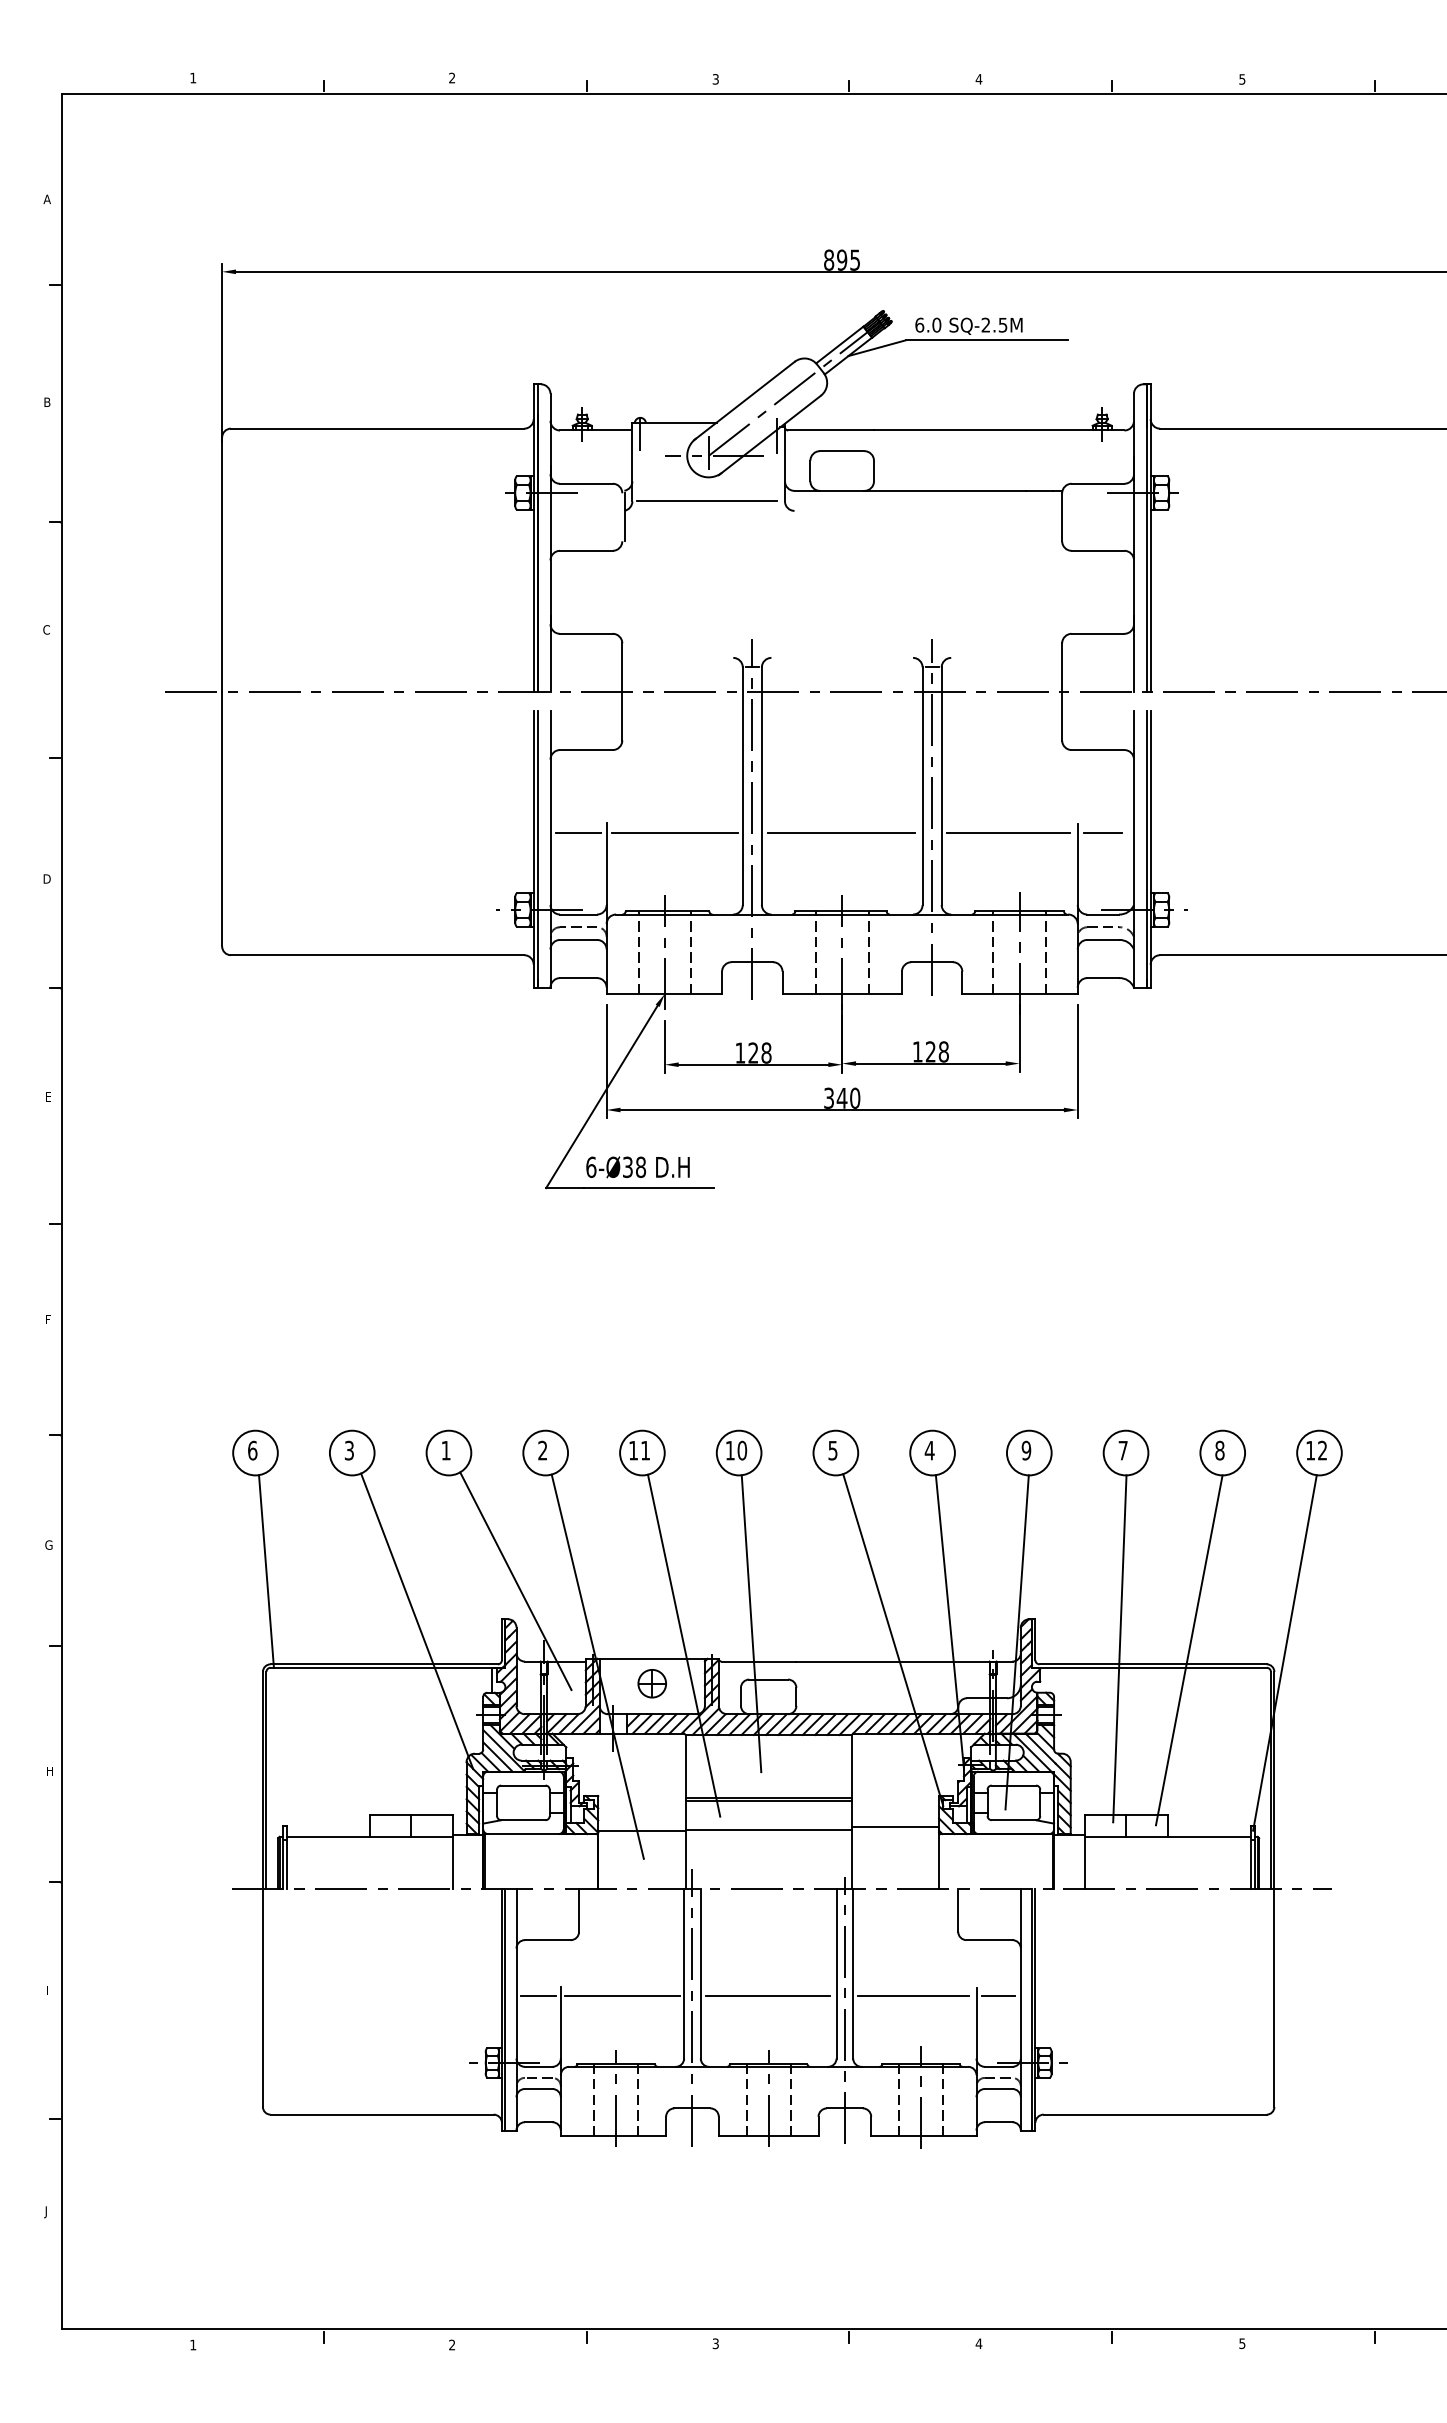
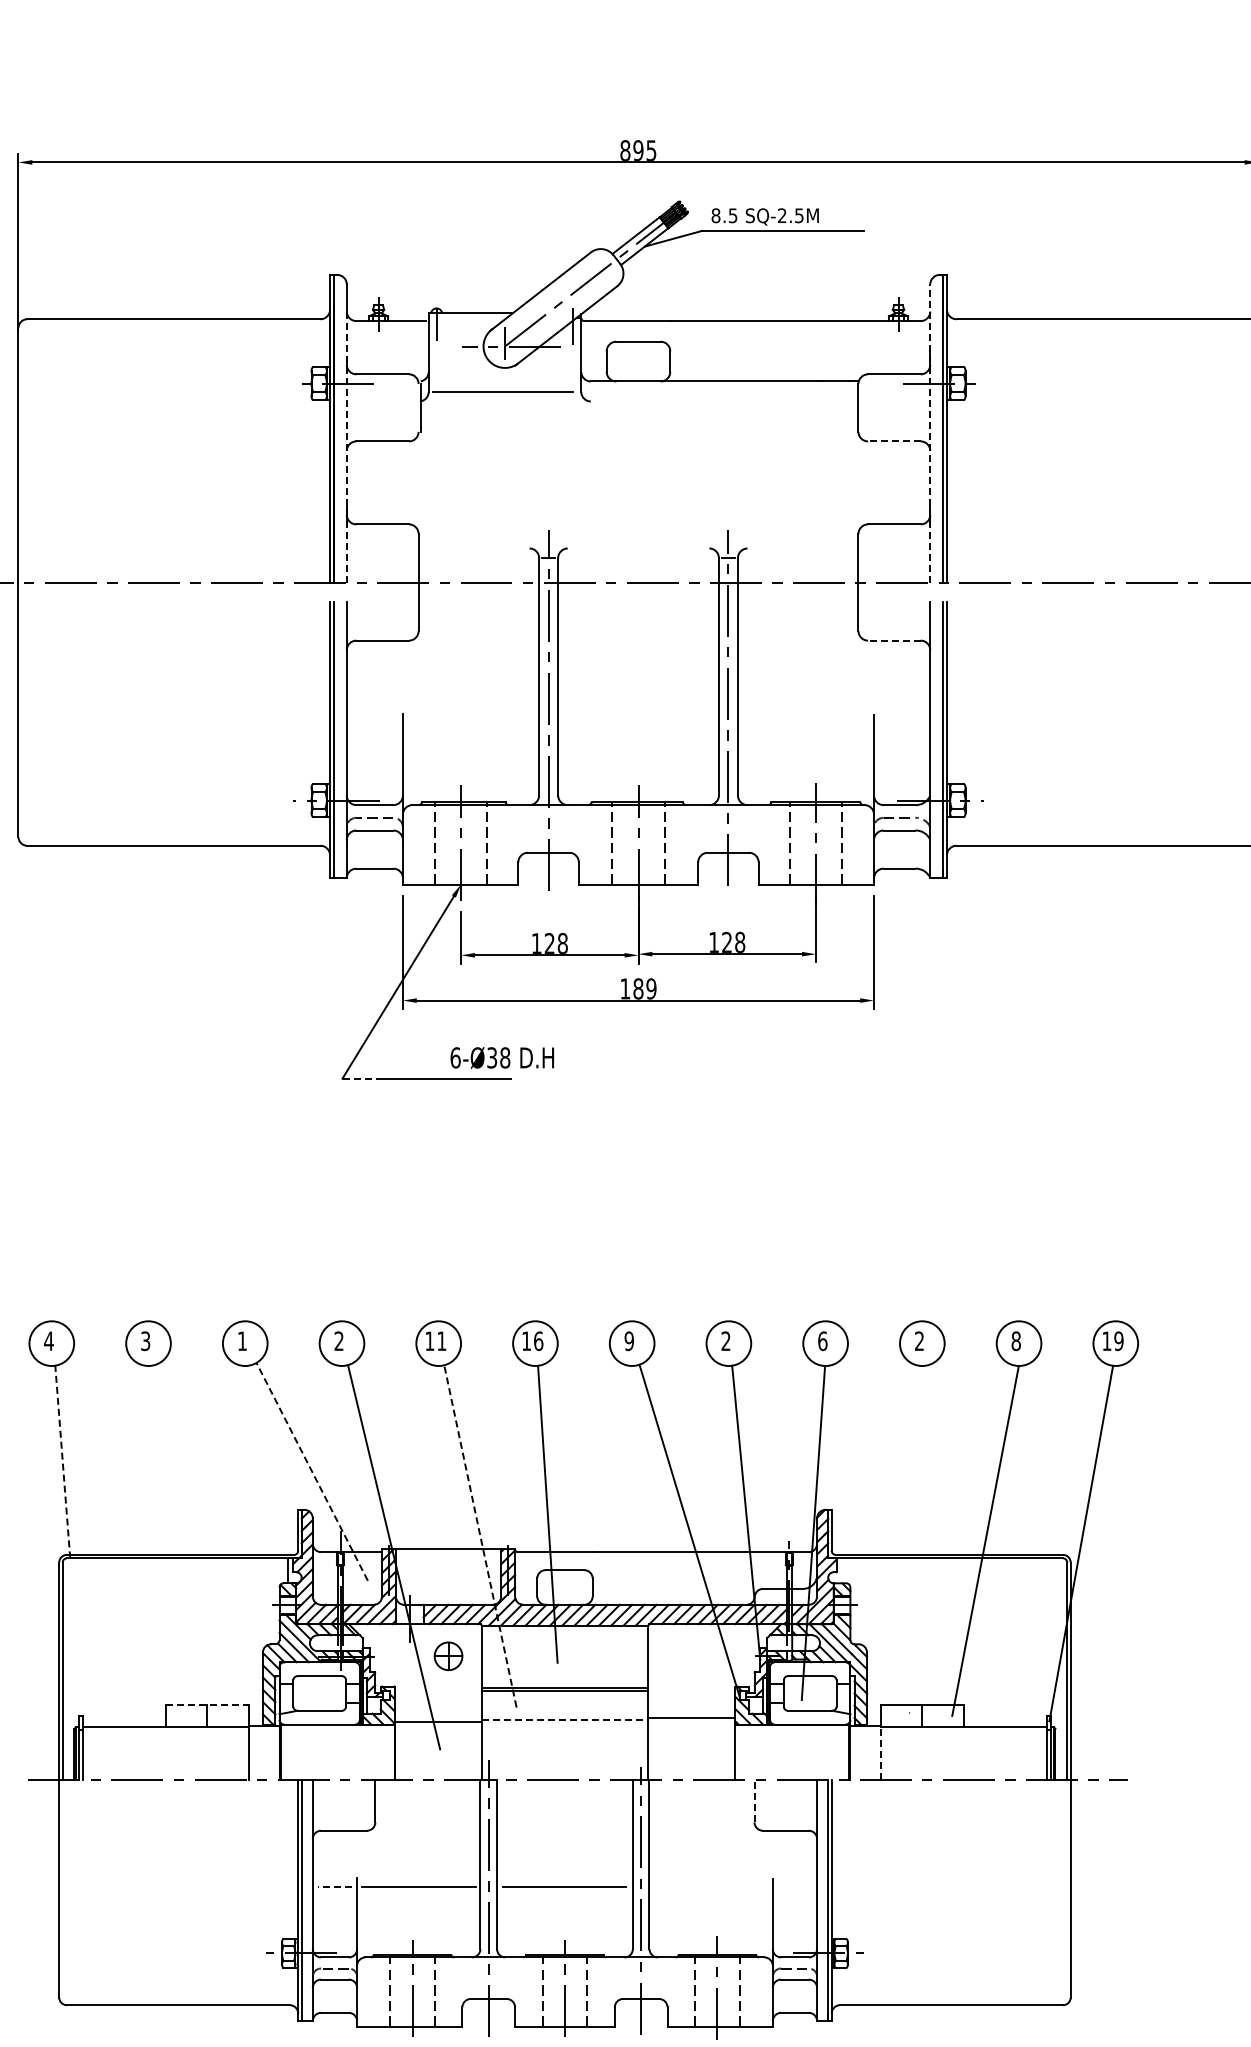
text: (928, 324) -> (724, 215), 6.0 -> 8.5
line: (1133, 542) -> (929, 433), solid -> dashed
line: (1097, 550) -> (893, 441), solid -> dashed
line: (550, 555) -> (346, 446), solid -> dashed
line: (1097, 750) -> (893, 641), solid -> dashed
line: (578, 833) -> (374, 724), removed
line: (674, 833) -> (470, 724), removed
line: (841, 833) -> (637, 724), removed
line: (1007, 833) -> (803, 724), removed
line: (1102, 833) -> (898, 724), removed
text: (842, 1097) -> (638, 988), 340 -> 189
text: (637, 1167) -> (501, 1058), moved
line: (564, 1188) -> (360, 1079), solid -> dashed
text: (252, 1450) -> (48, 1341), 6 -> 4
text: (742, 1450) -> (538, 1341), 10 -> 16
text: (832, 1450) -> (628, 1341), 5 -> 9
text: (929, 1450) -> (725, 1341), 4 -> 2
text: (1026, 1450) -> (822, 1341), 9 -> 6
text: (1122, 1450) -> (918, 1341), 7 -> 2
text: (1322, 1450) -> (1118, 1341), 12 -> 19
line: (266, 1571) -> (62, 1462), solid -> dashed
line: (515, 1580) -> (311, 1471), solid -> dashed
line: (417, 1620) -> (213, 1511), removed
line: (684, 1645) -> (480, 1536), solid -> dashed
line: (1119, 1648) -> (915, 1539), removed
part: (651, 1683) -> (447, 1656), moved
line: (411, 1814) -> (207, 1705), solid -> dashed
line: (769, 1829) -> (565, 1720), solid -> dashed
line: (1084, 1861) -> (880, 1752), solid -> dashed
line: (958, 1910) -> (754, 1801), solid -> dashed
line: (538, 1995) -> (334, 1886), solid -> dashed
line: (913, 1995) -> (709, 1886), removed
line: (998, 1995) -> (794, 1886), removed

